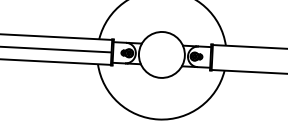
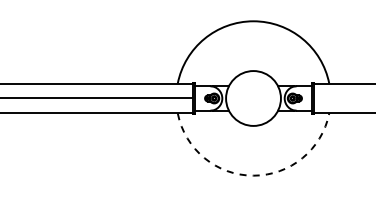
arc: (158, 119) -> (253, 175), solid -> dashed

